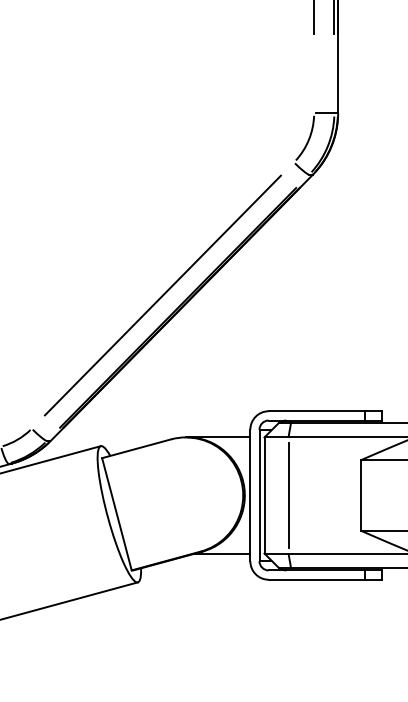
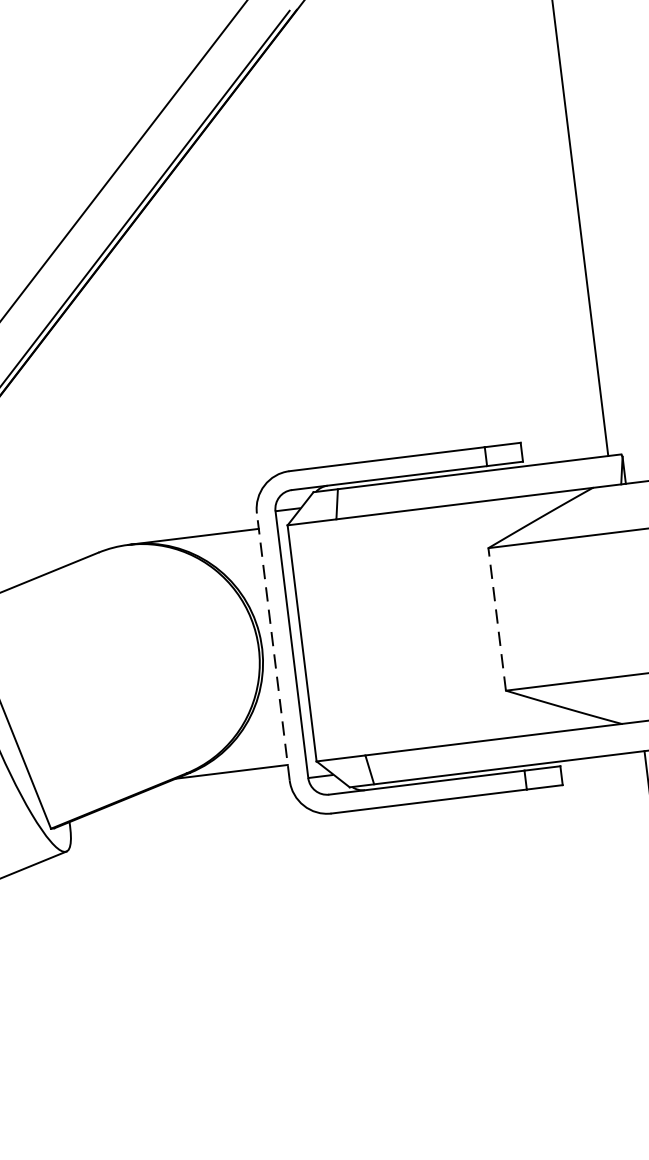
line: (360, 494) -> (496, 617), solid -> dashed
line: (250, 495) -> (273, 646), solid -> dashed
line: (288, 495) -> (350, 637), removed

